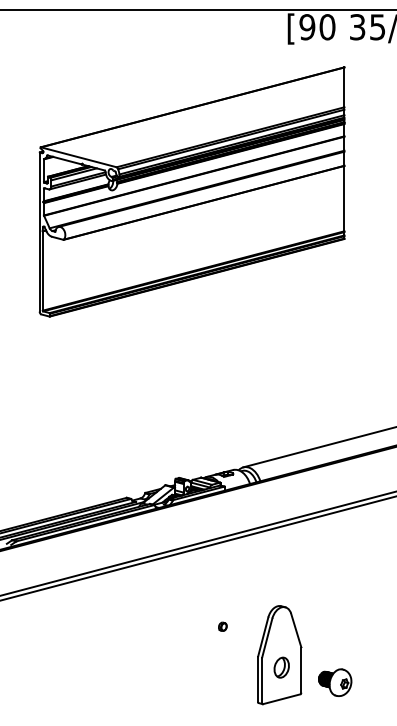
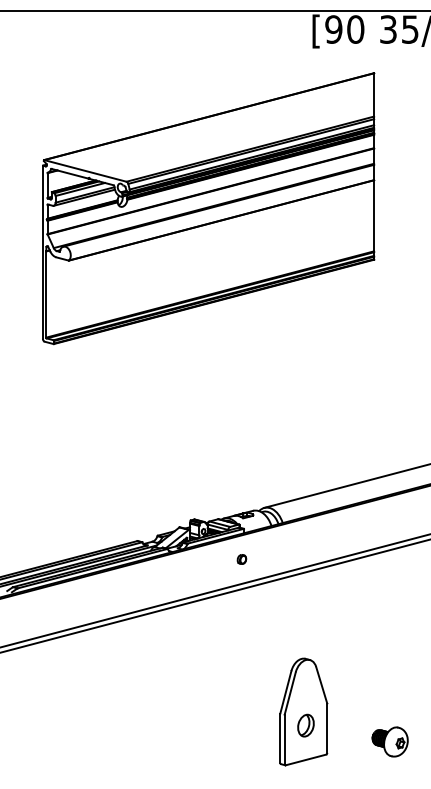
part: (222, 626) -> (241, 559), moved
part: (335, 682) -> (390, 741), moved

